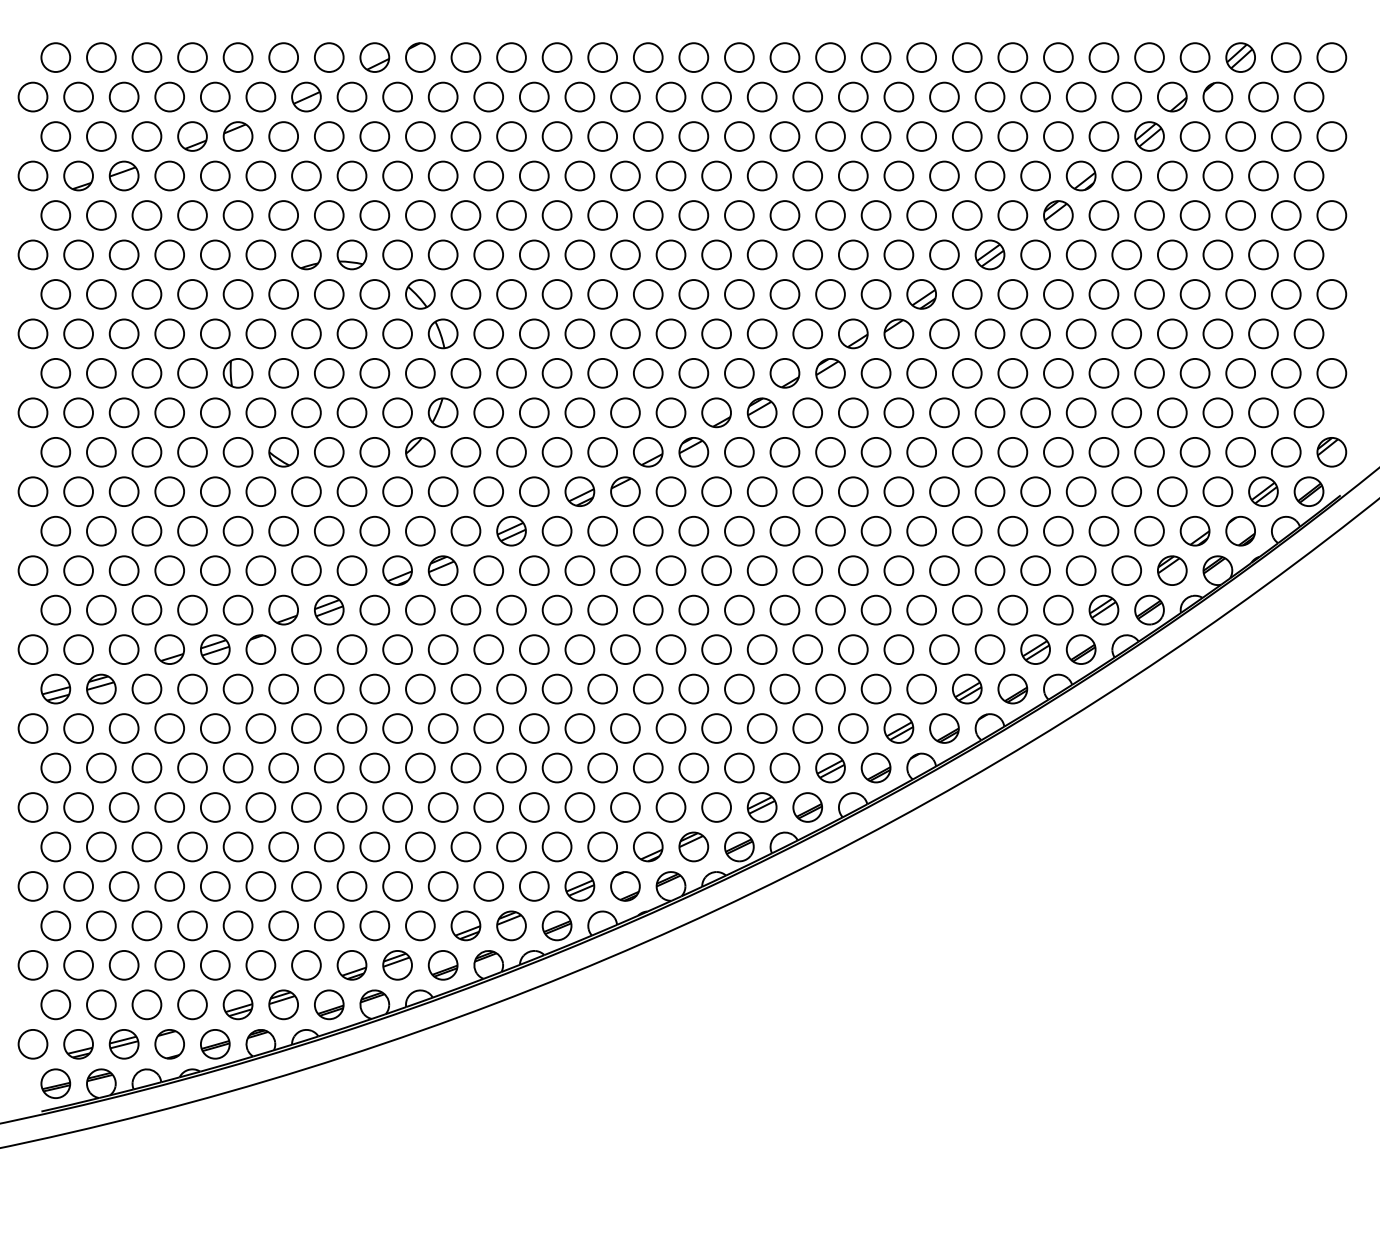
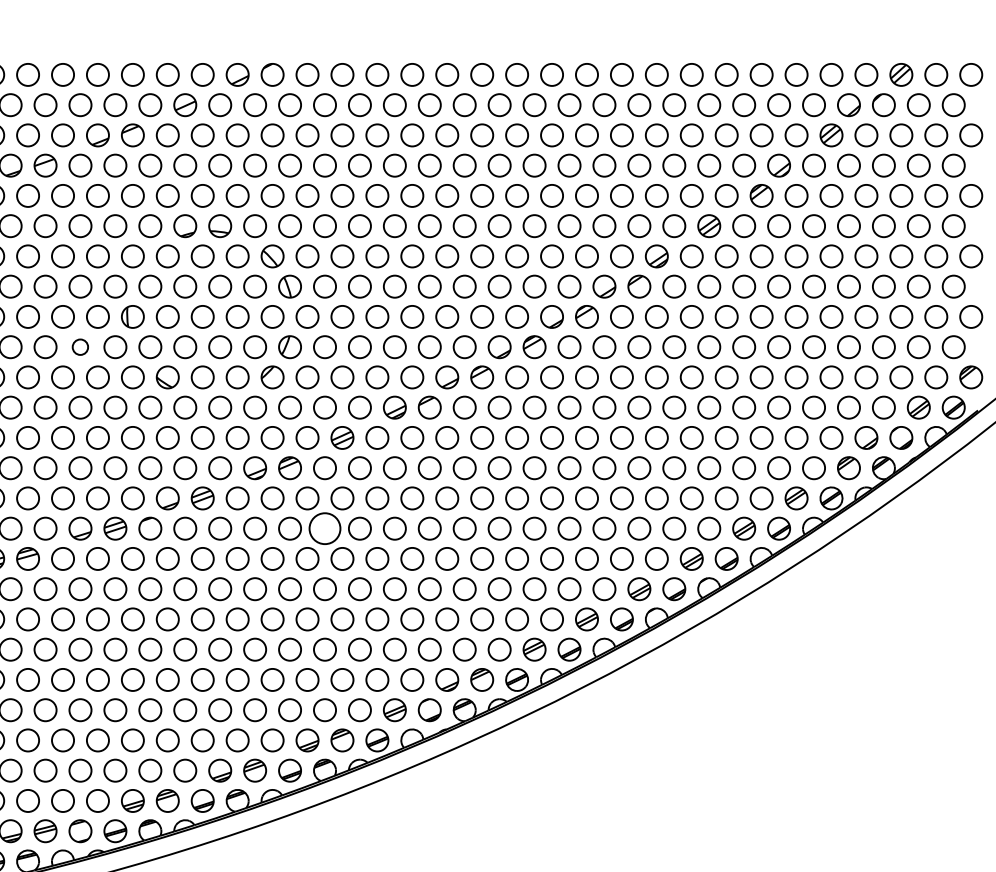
circle: (169, 412) -> (80, 346), size x0.7
circle: (488, 649) -> (324, 528), size x1.4

